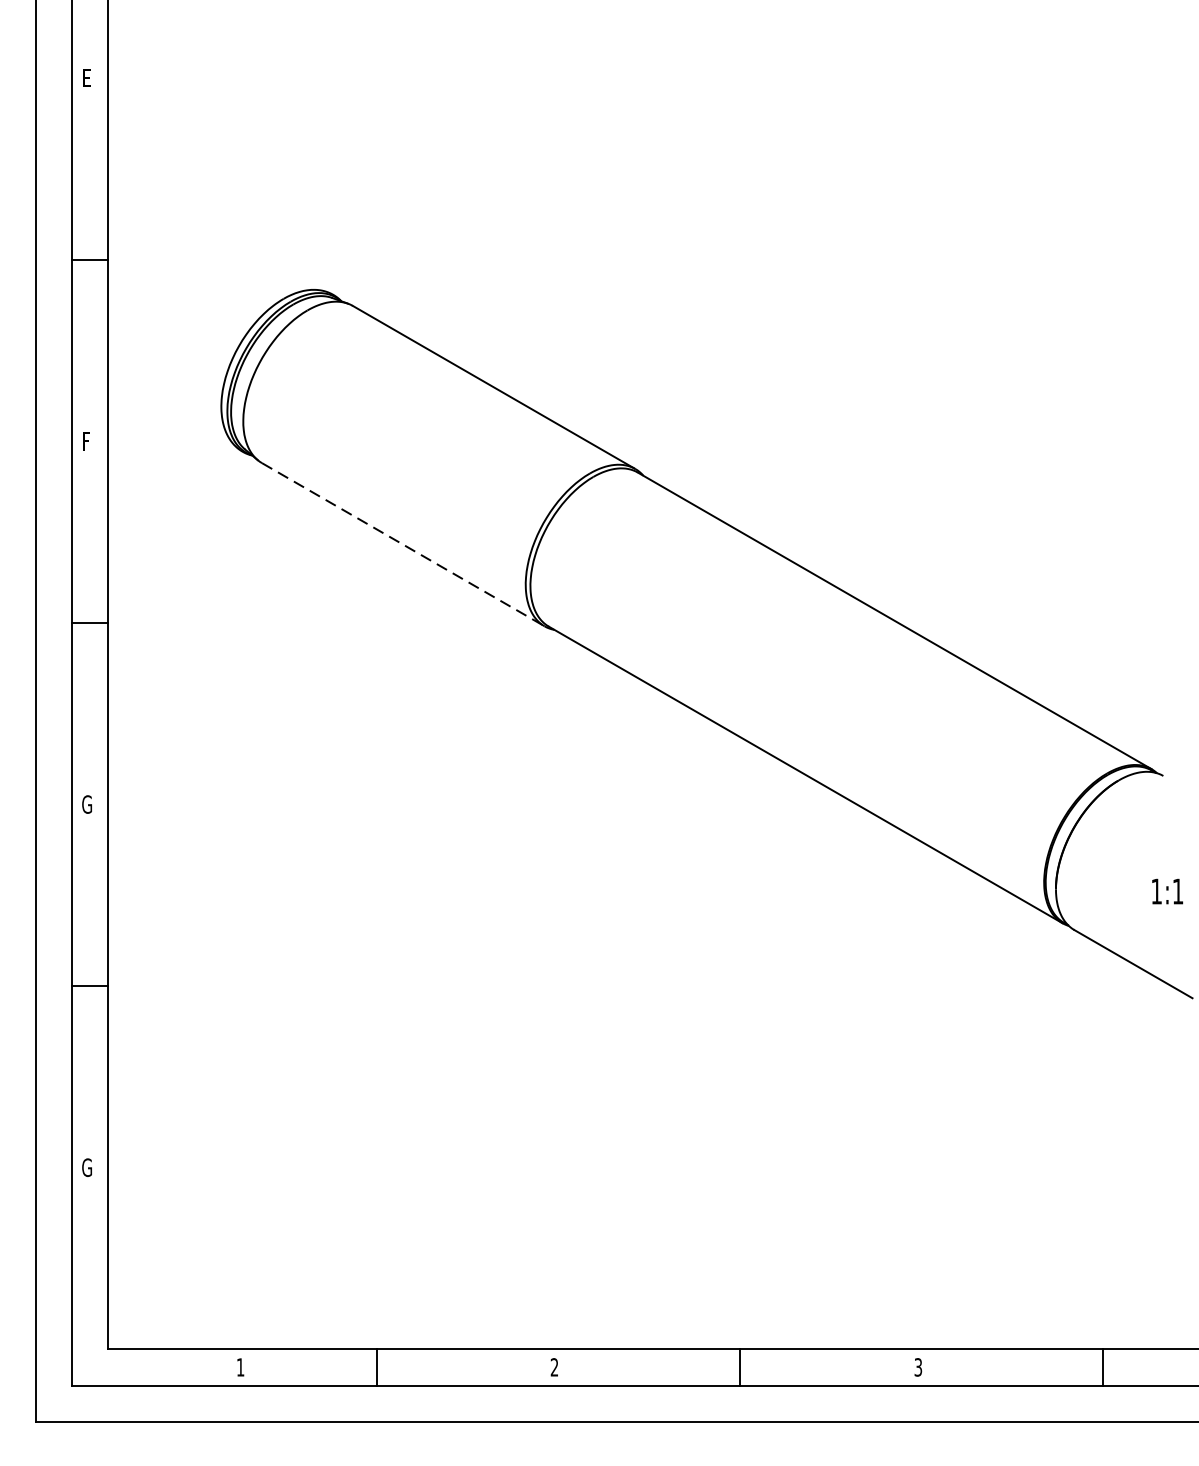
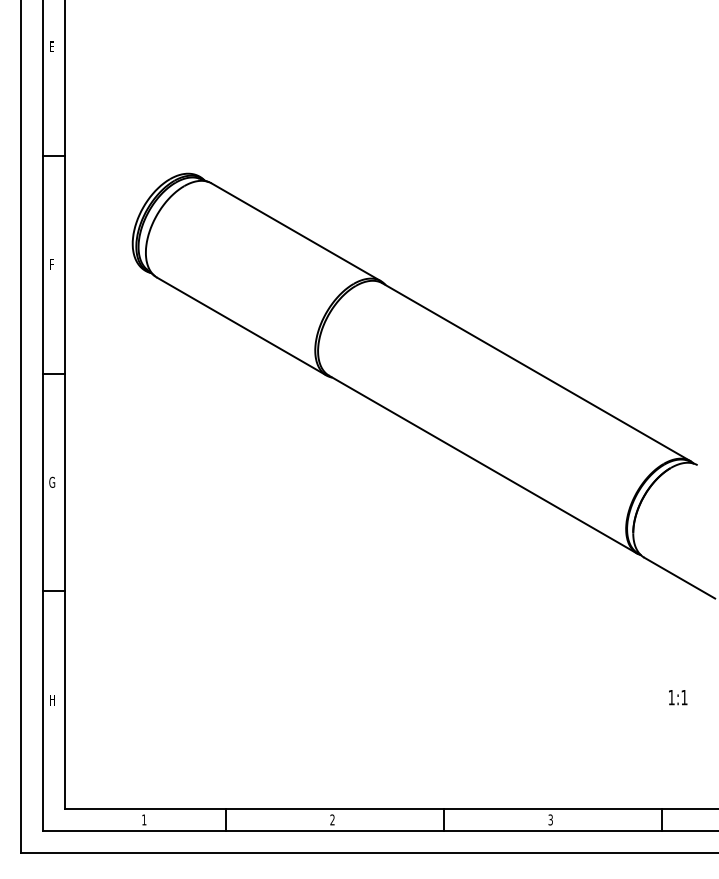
line: (404, 544) -> (242, 326), dashed -> solid
text: (1168, 891) -> (678, 697), moved
text: (87, 1166) -> (52, 699), G -> H

